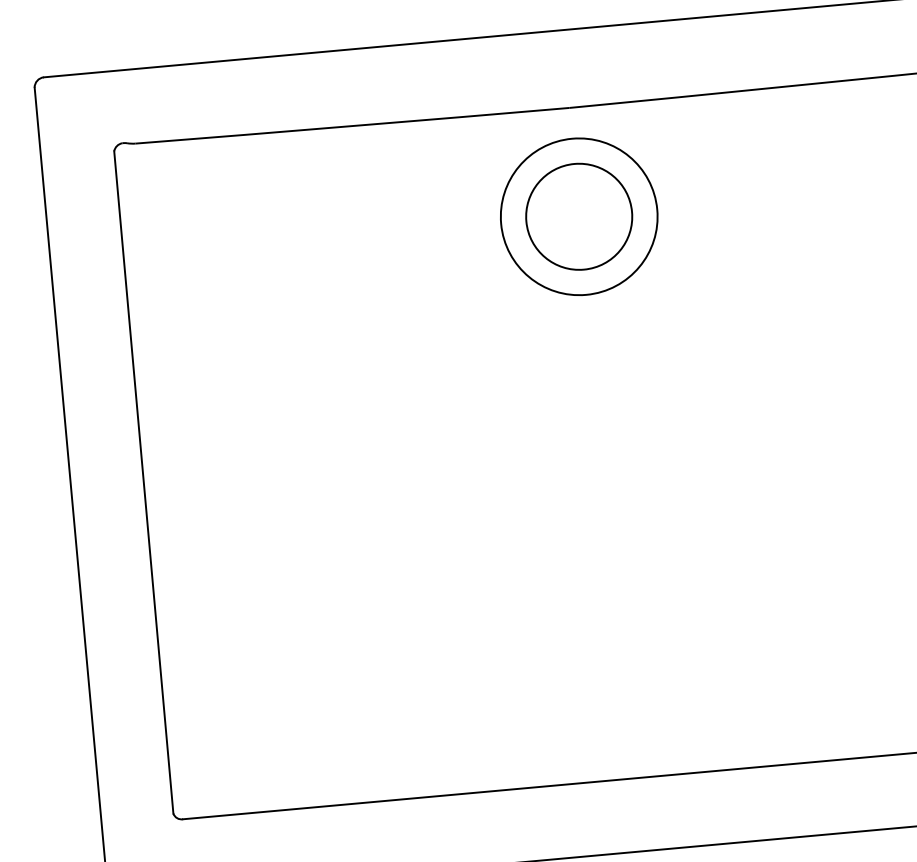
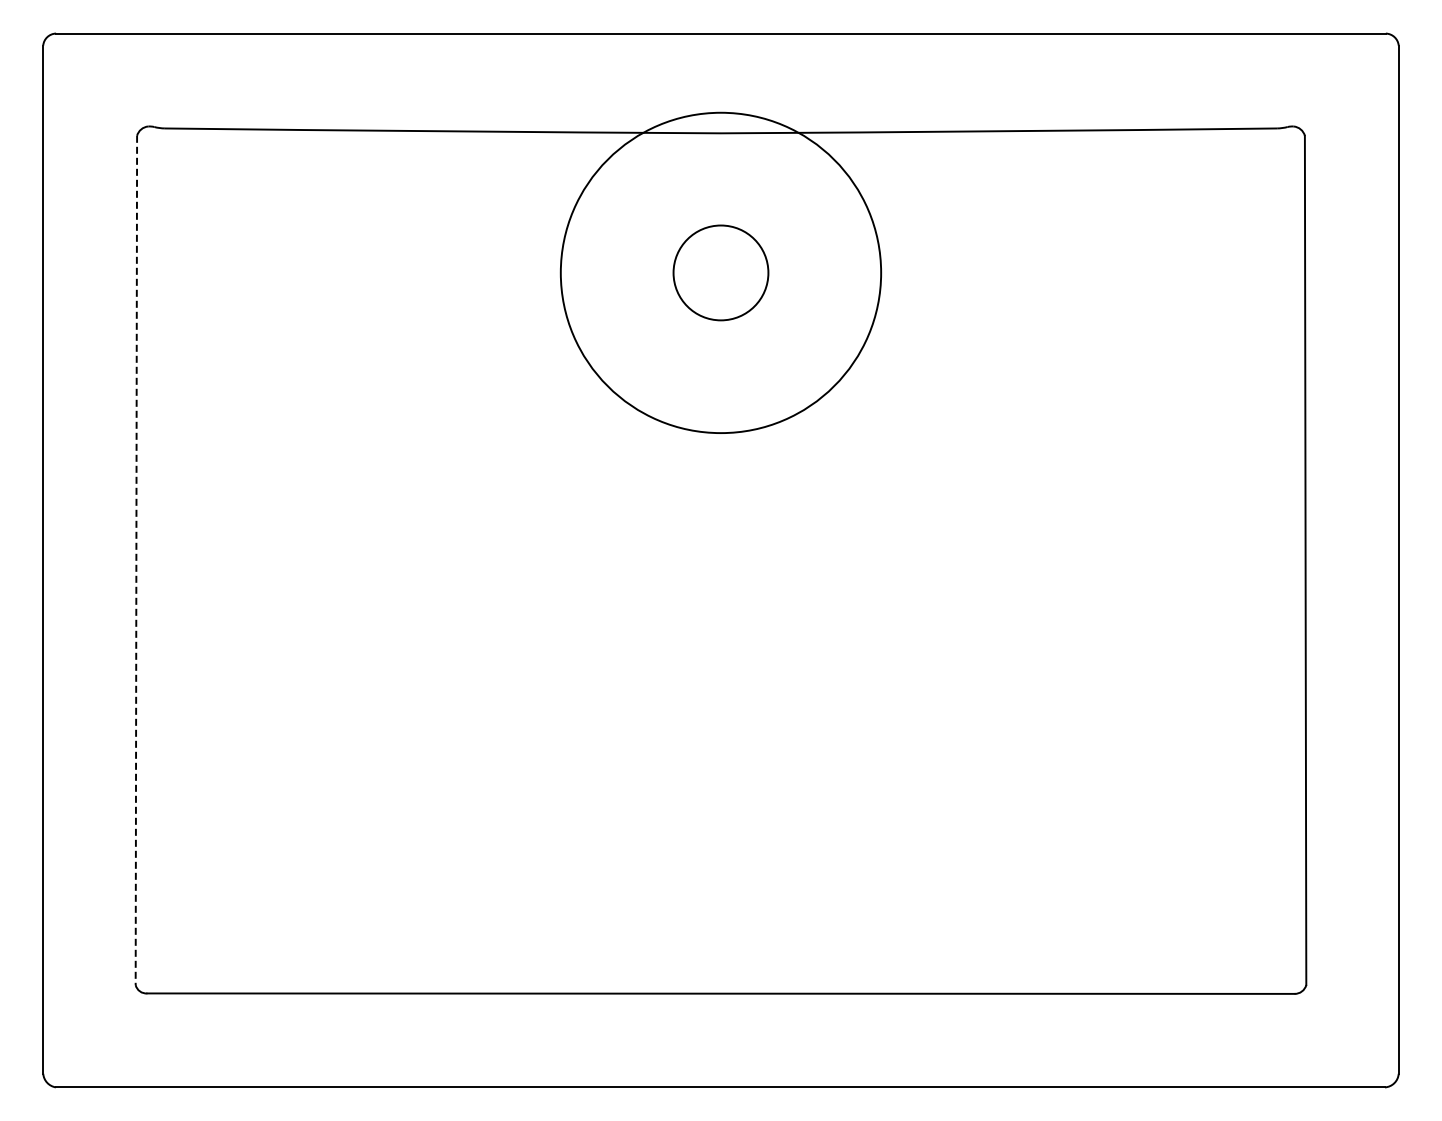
circle: (578, 216) -> (720, 272), size x0.7
circle: (578, 216) -> (720, 272), size x1.6
line: (143, 482) -> (136, 560), solid -> dashed

